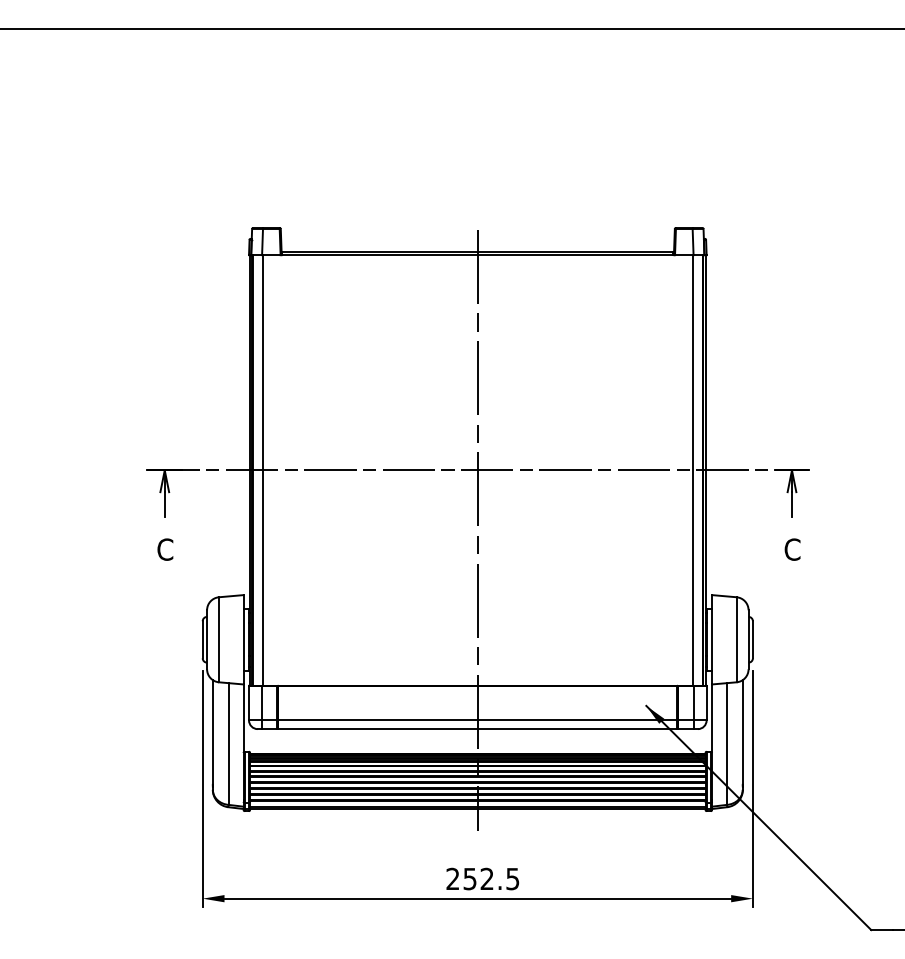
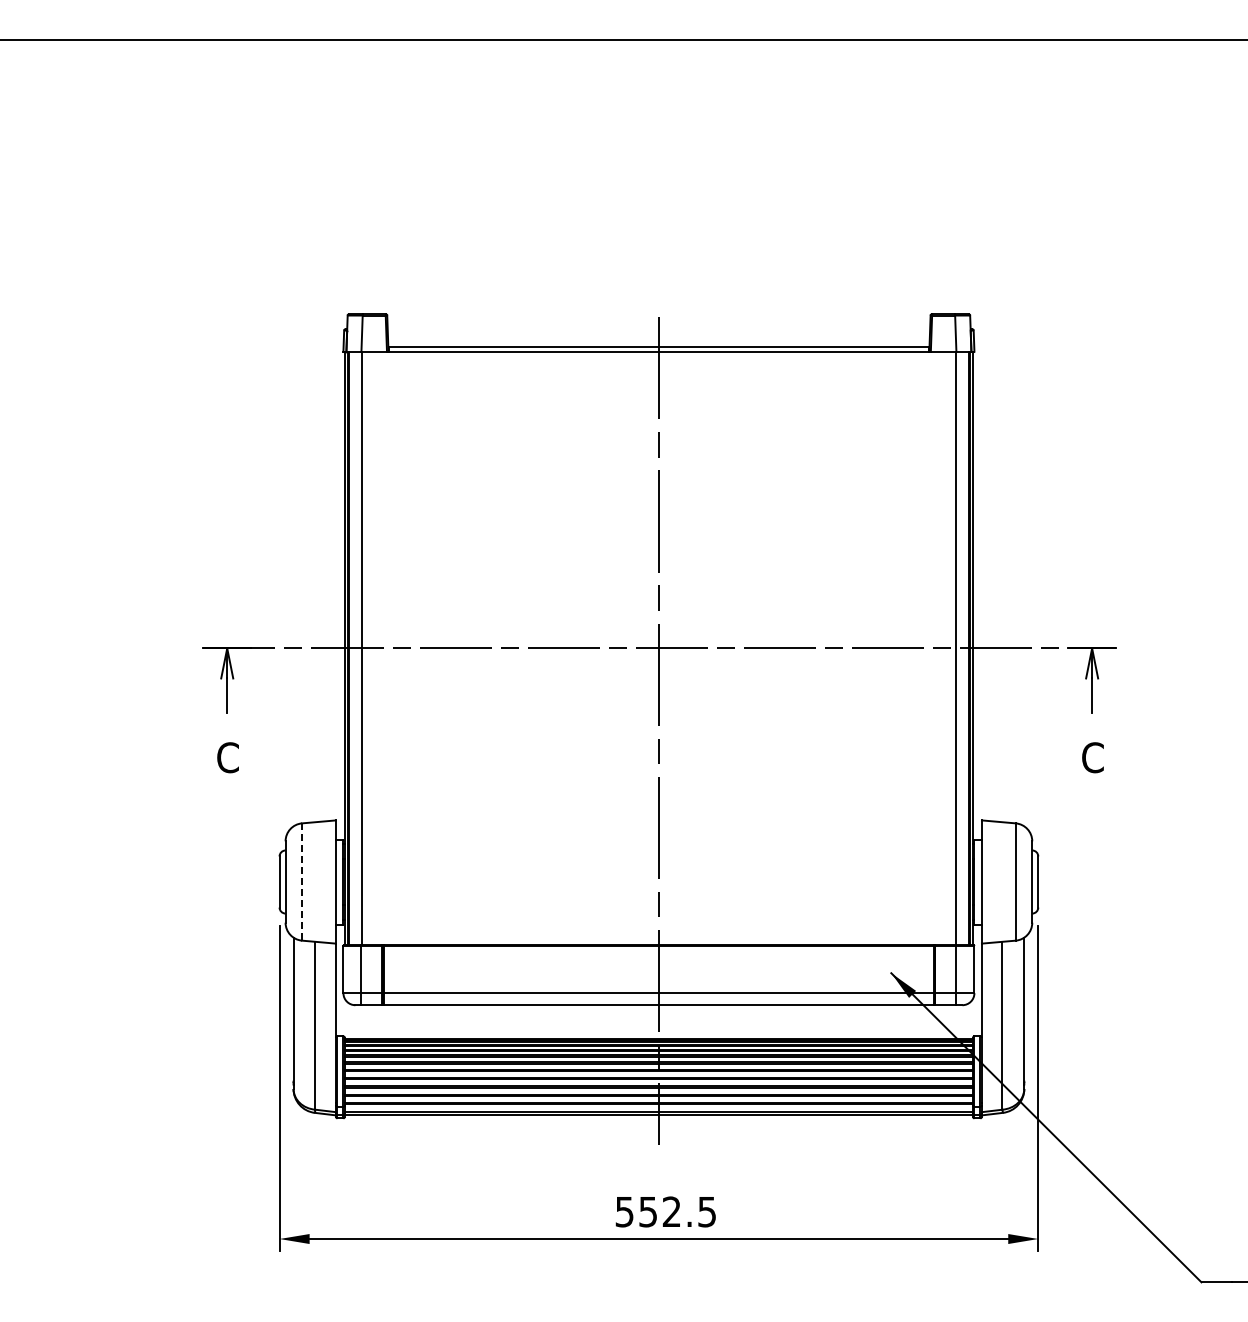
line: (219, 640) -> (302, 882), solid -> dashed
text: (452, 878) -> (624, 1211), 252.5 -> 552.5

